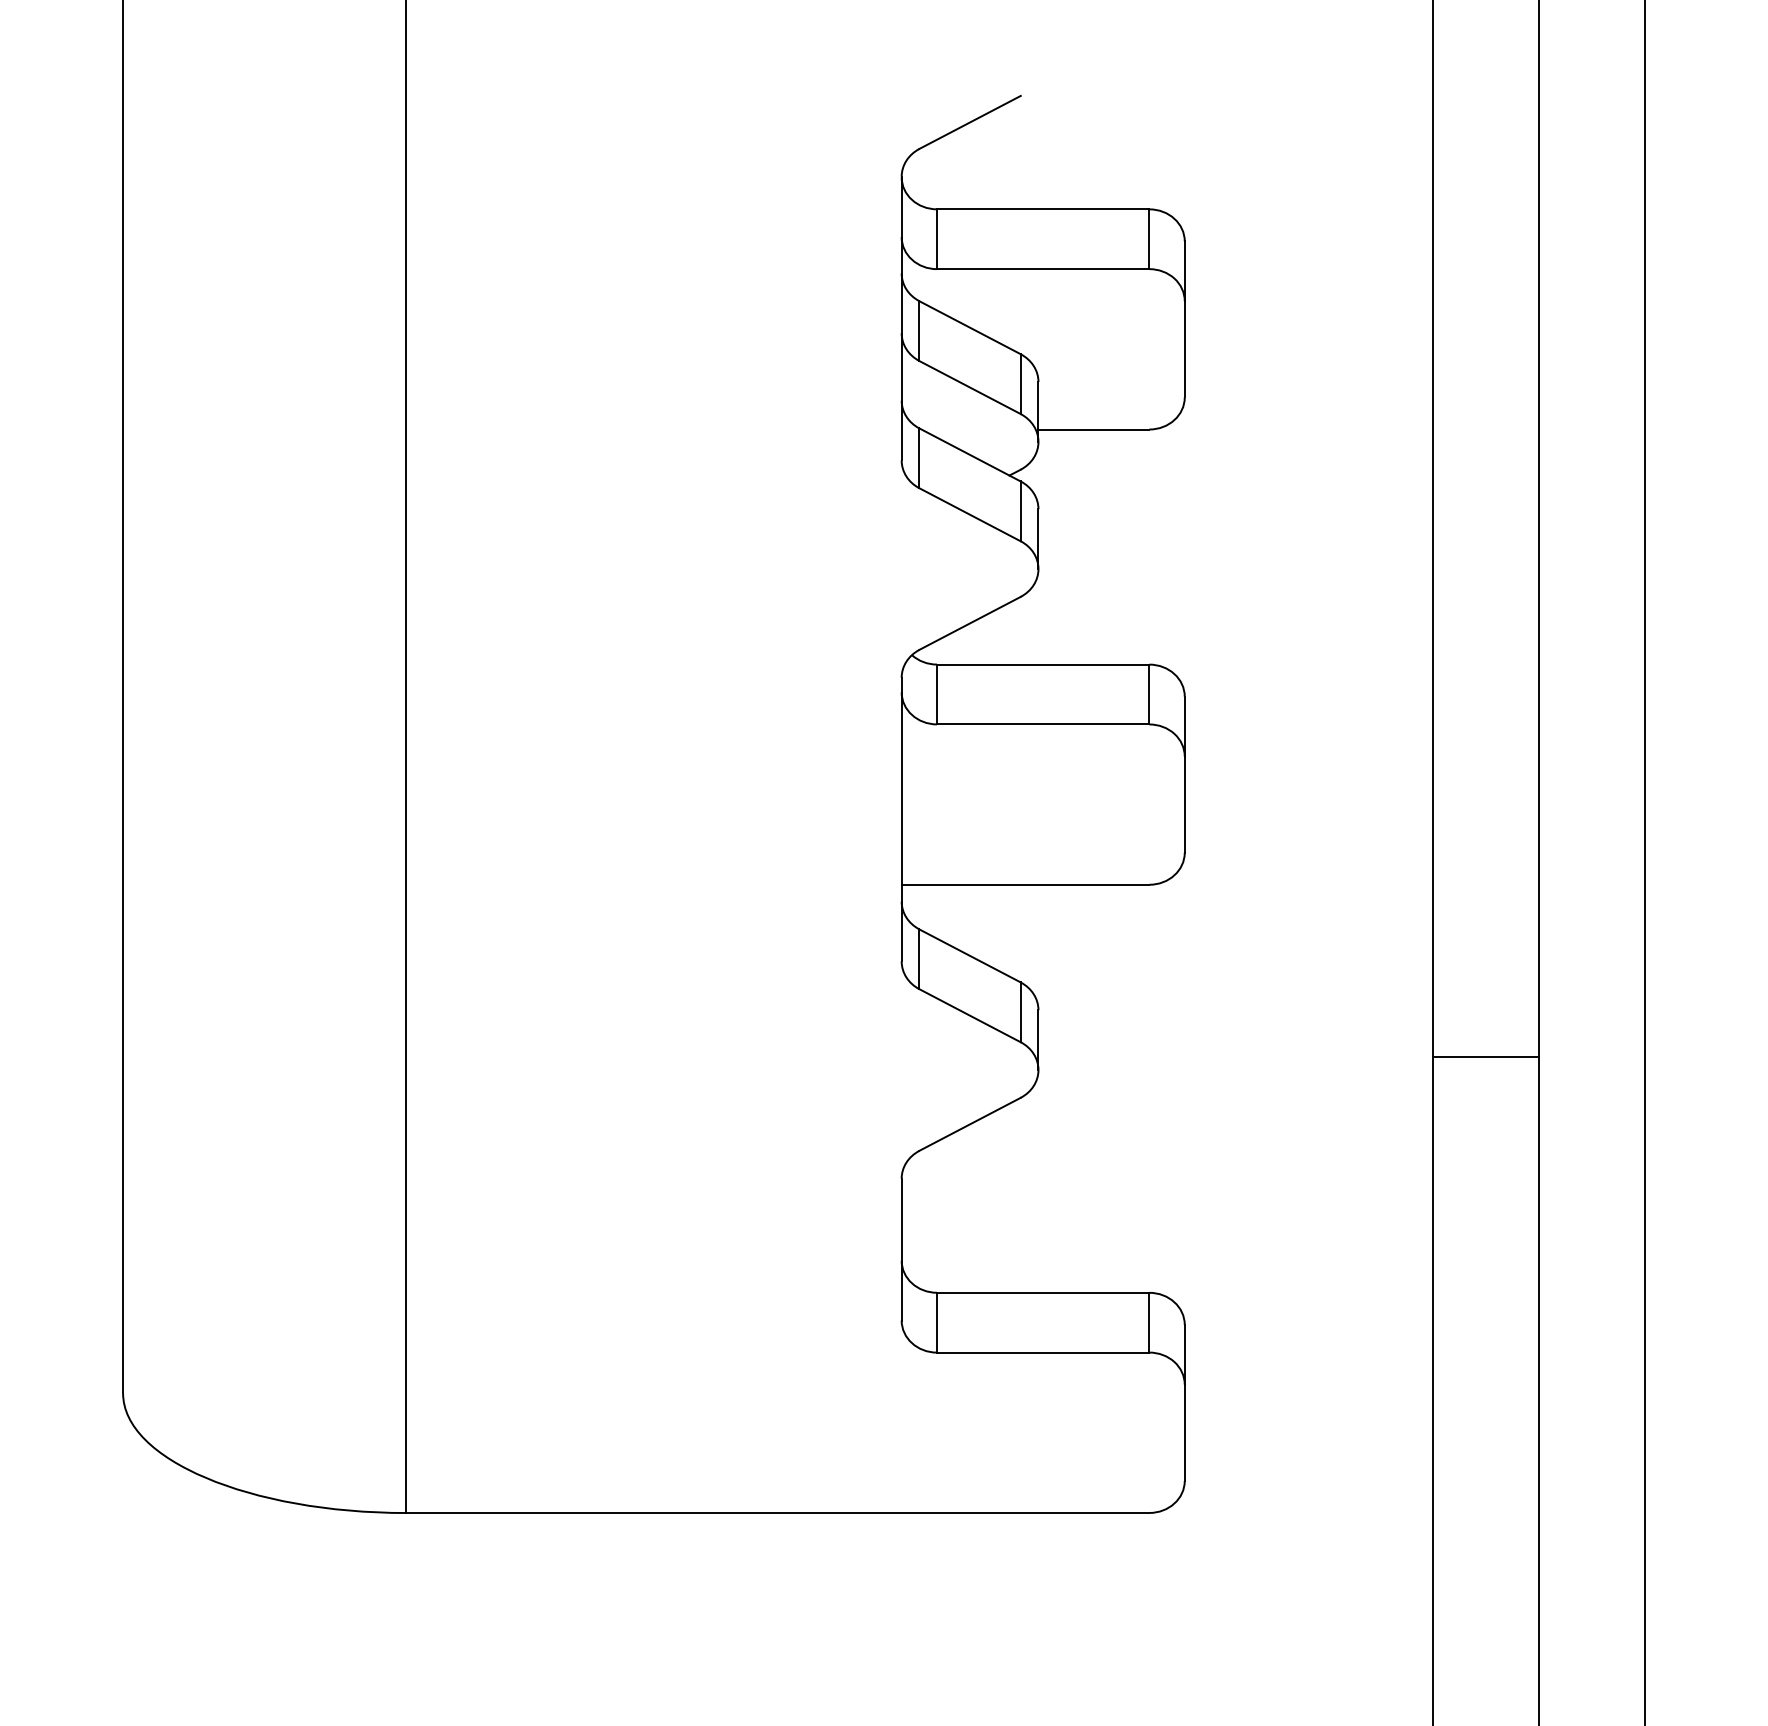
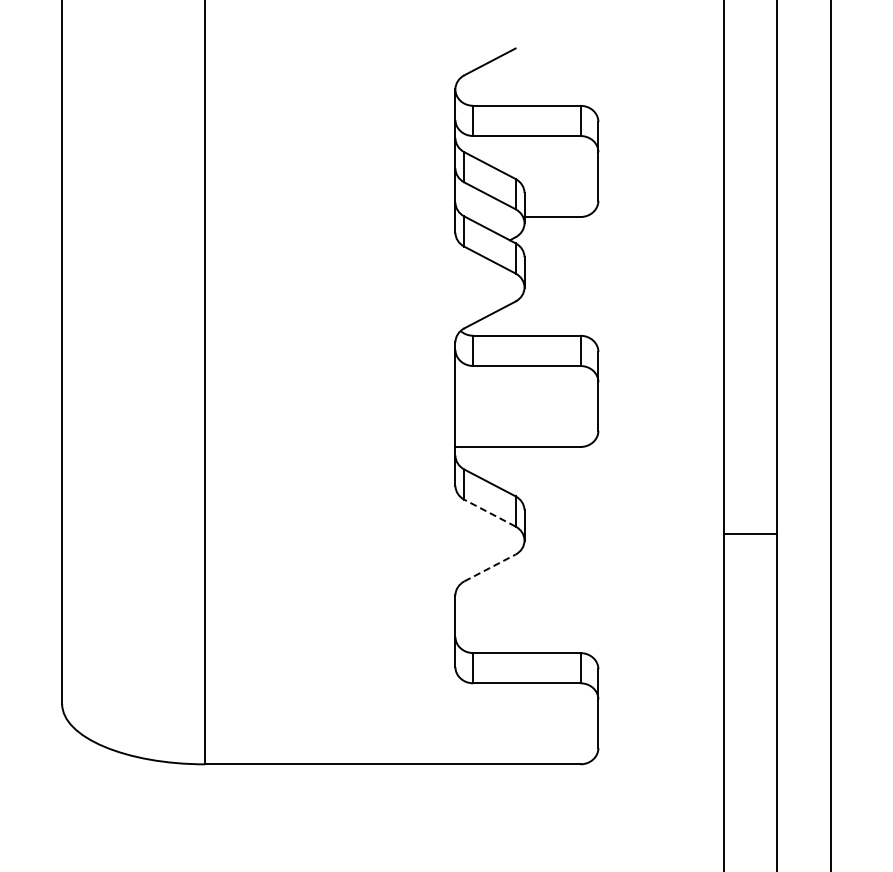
line: (969, 1016) -> (489, 513), solid -> dashed
line: (969, 1125) -> (489, 568), solid -> dashed

